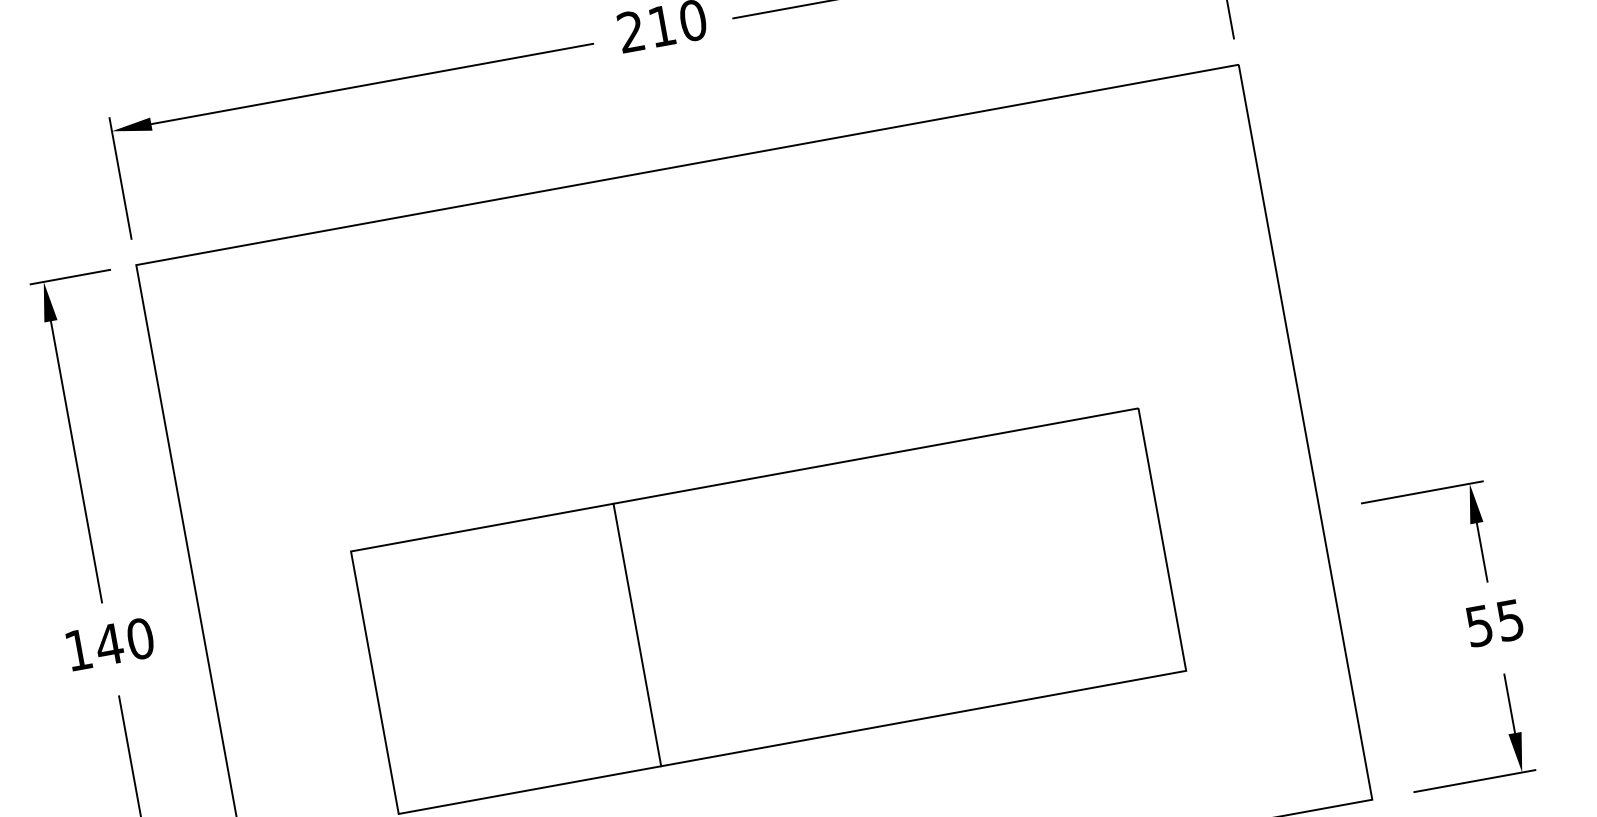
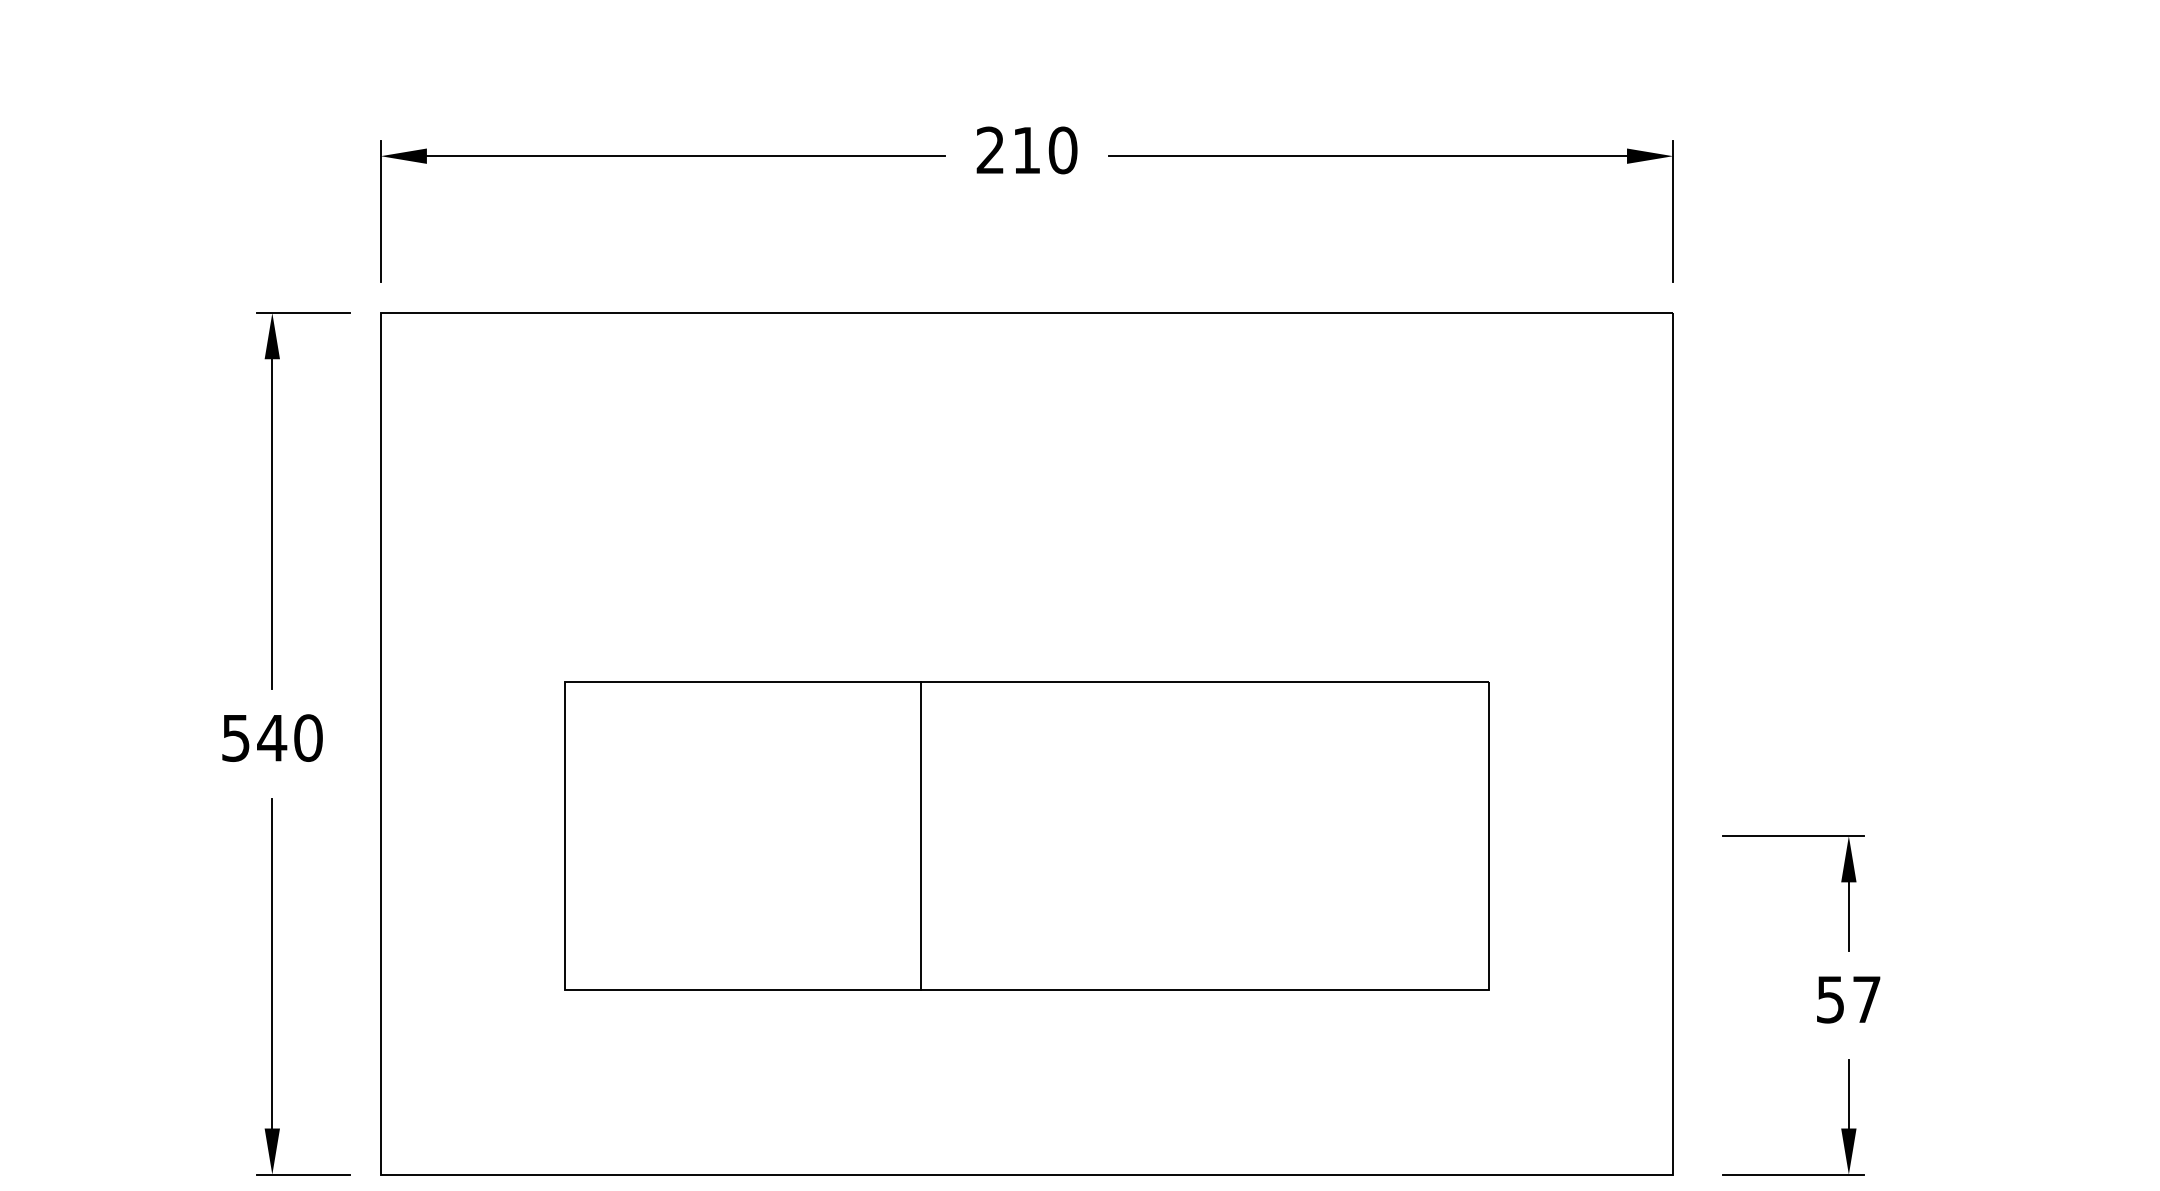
text: (1510, 620) -> (1866, 999), 55 -> 57
line: (637, 635) -> (921, 836), moved
text: (78, 650) -> (235, 738), 140 -> 540

